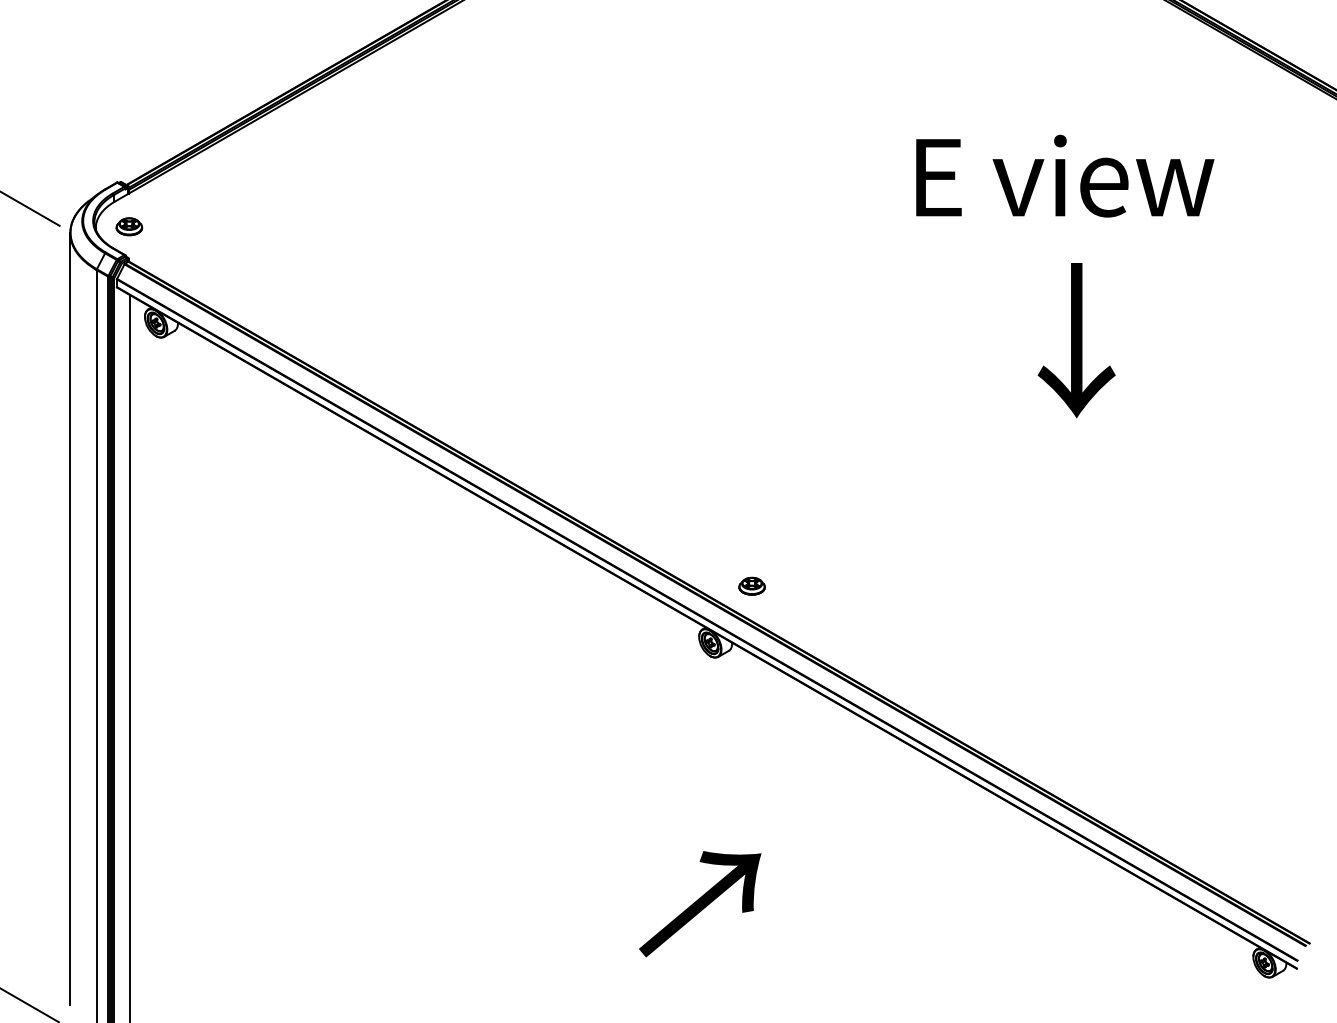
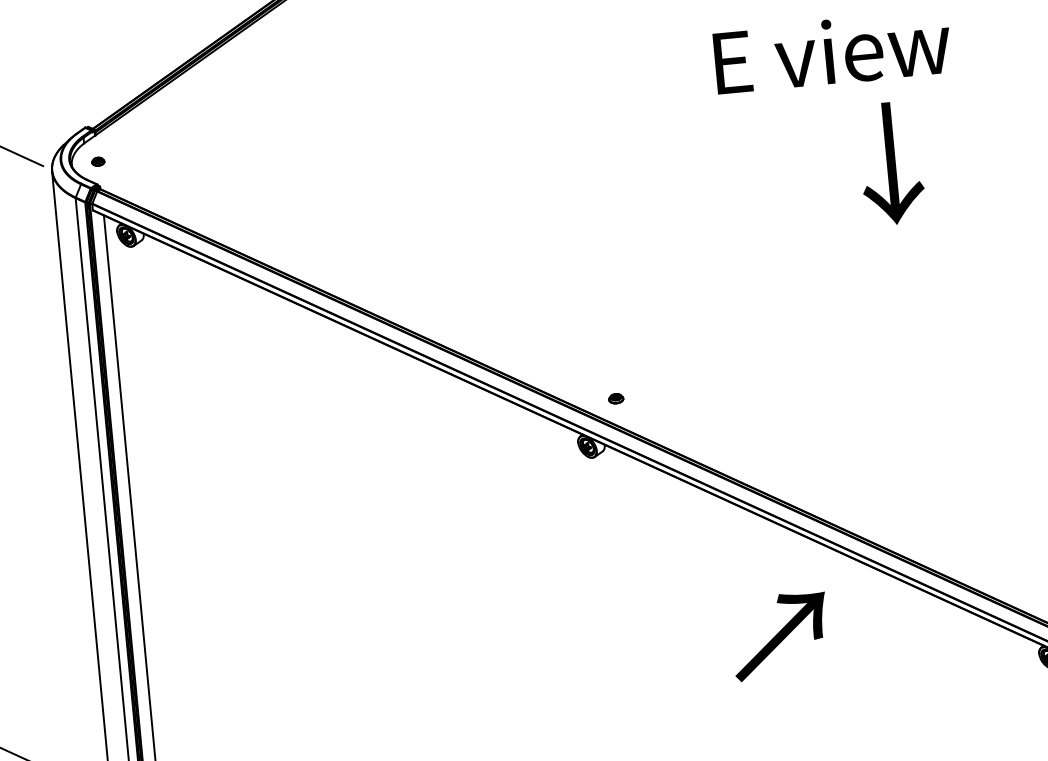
part: (129, 226) -> (98, 161), size x0.6
text: (1076, 340) -> (891, 163), moved
part: (751, 585) -> (615, 398), size x0.7
text: (700, 904) -> (780, 636), moved

